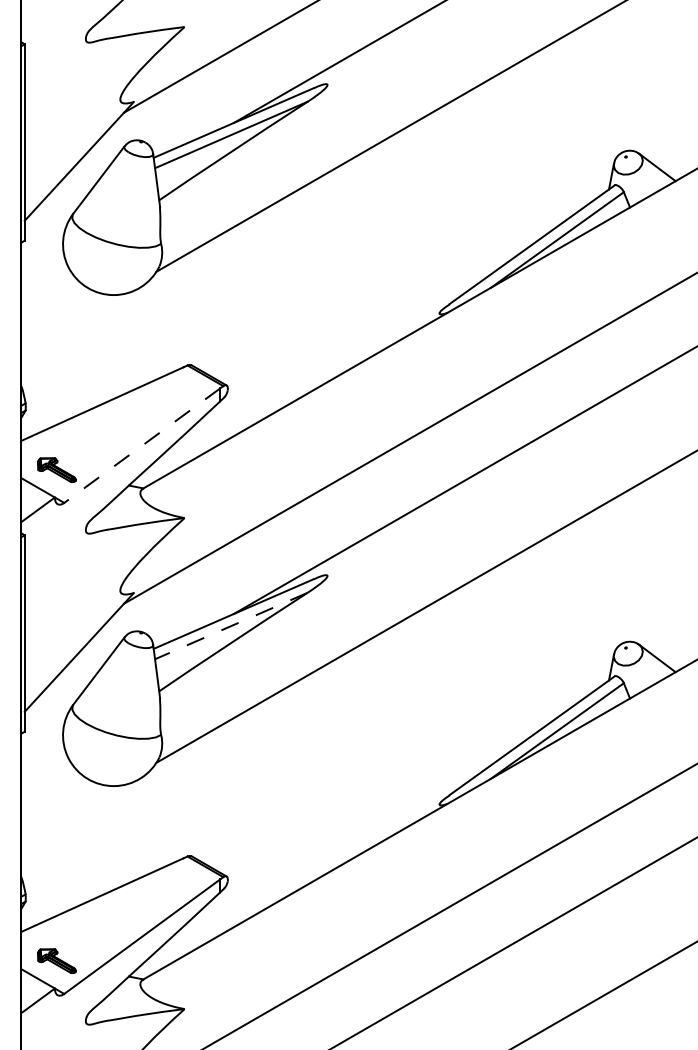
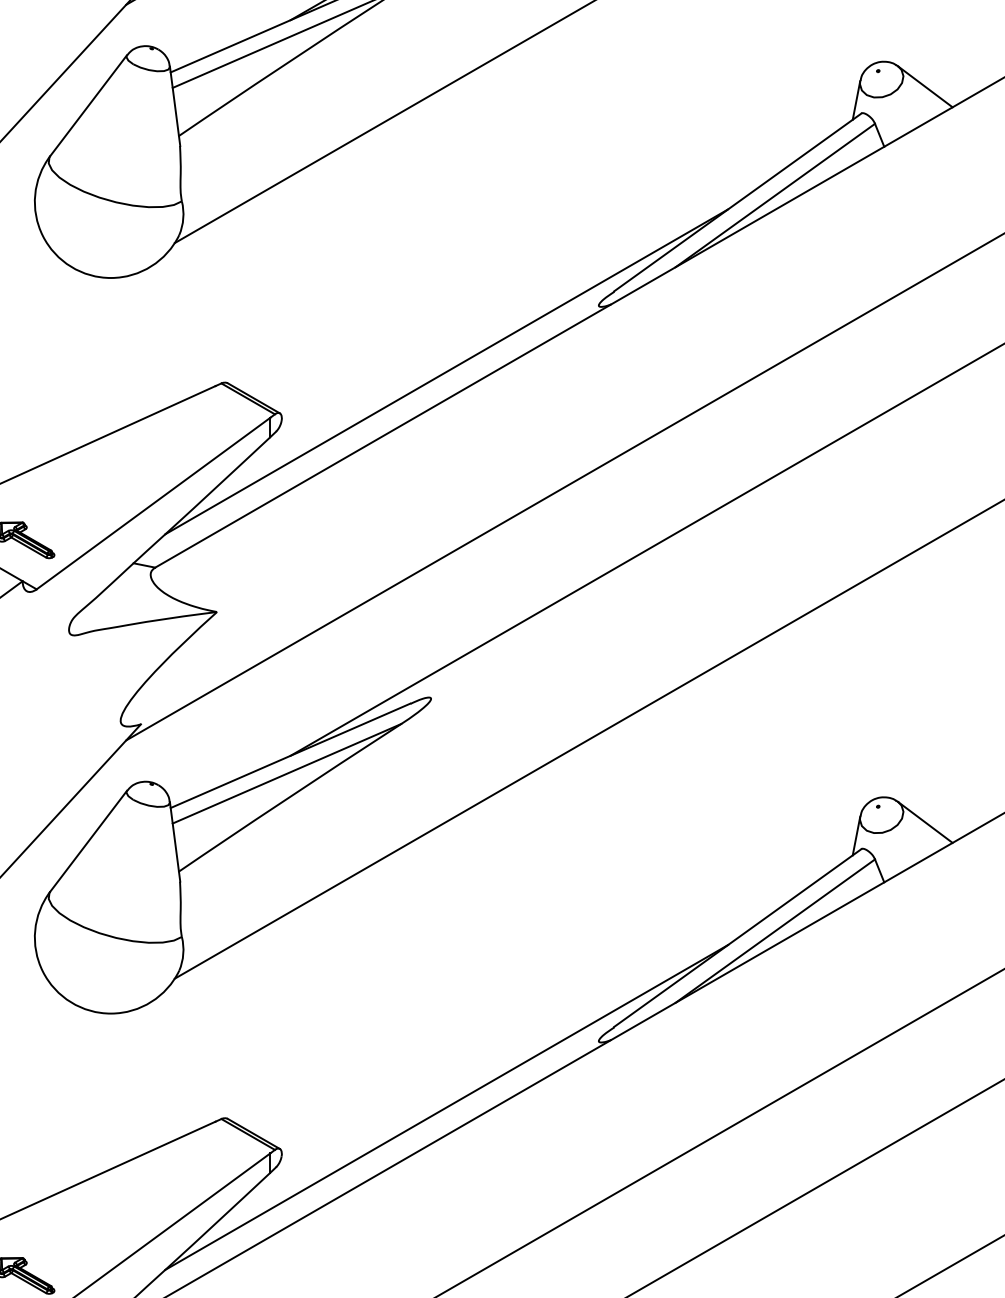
line: (337, 357) -> (446, 371), added
line: (142, 445) -> (153, 503), dashed -> solid
line: (230, 626) -> (285, 774), dashed -> solid
line: (337, 848) -> (446, 1107), added

